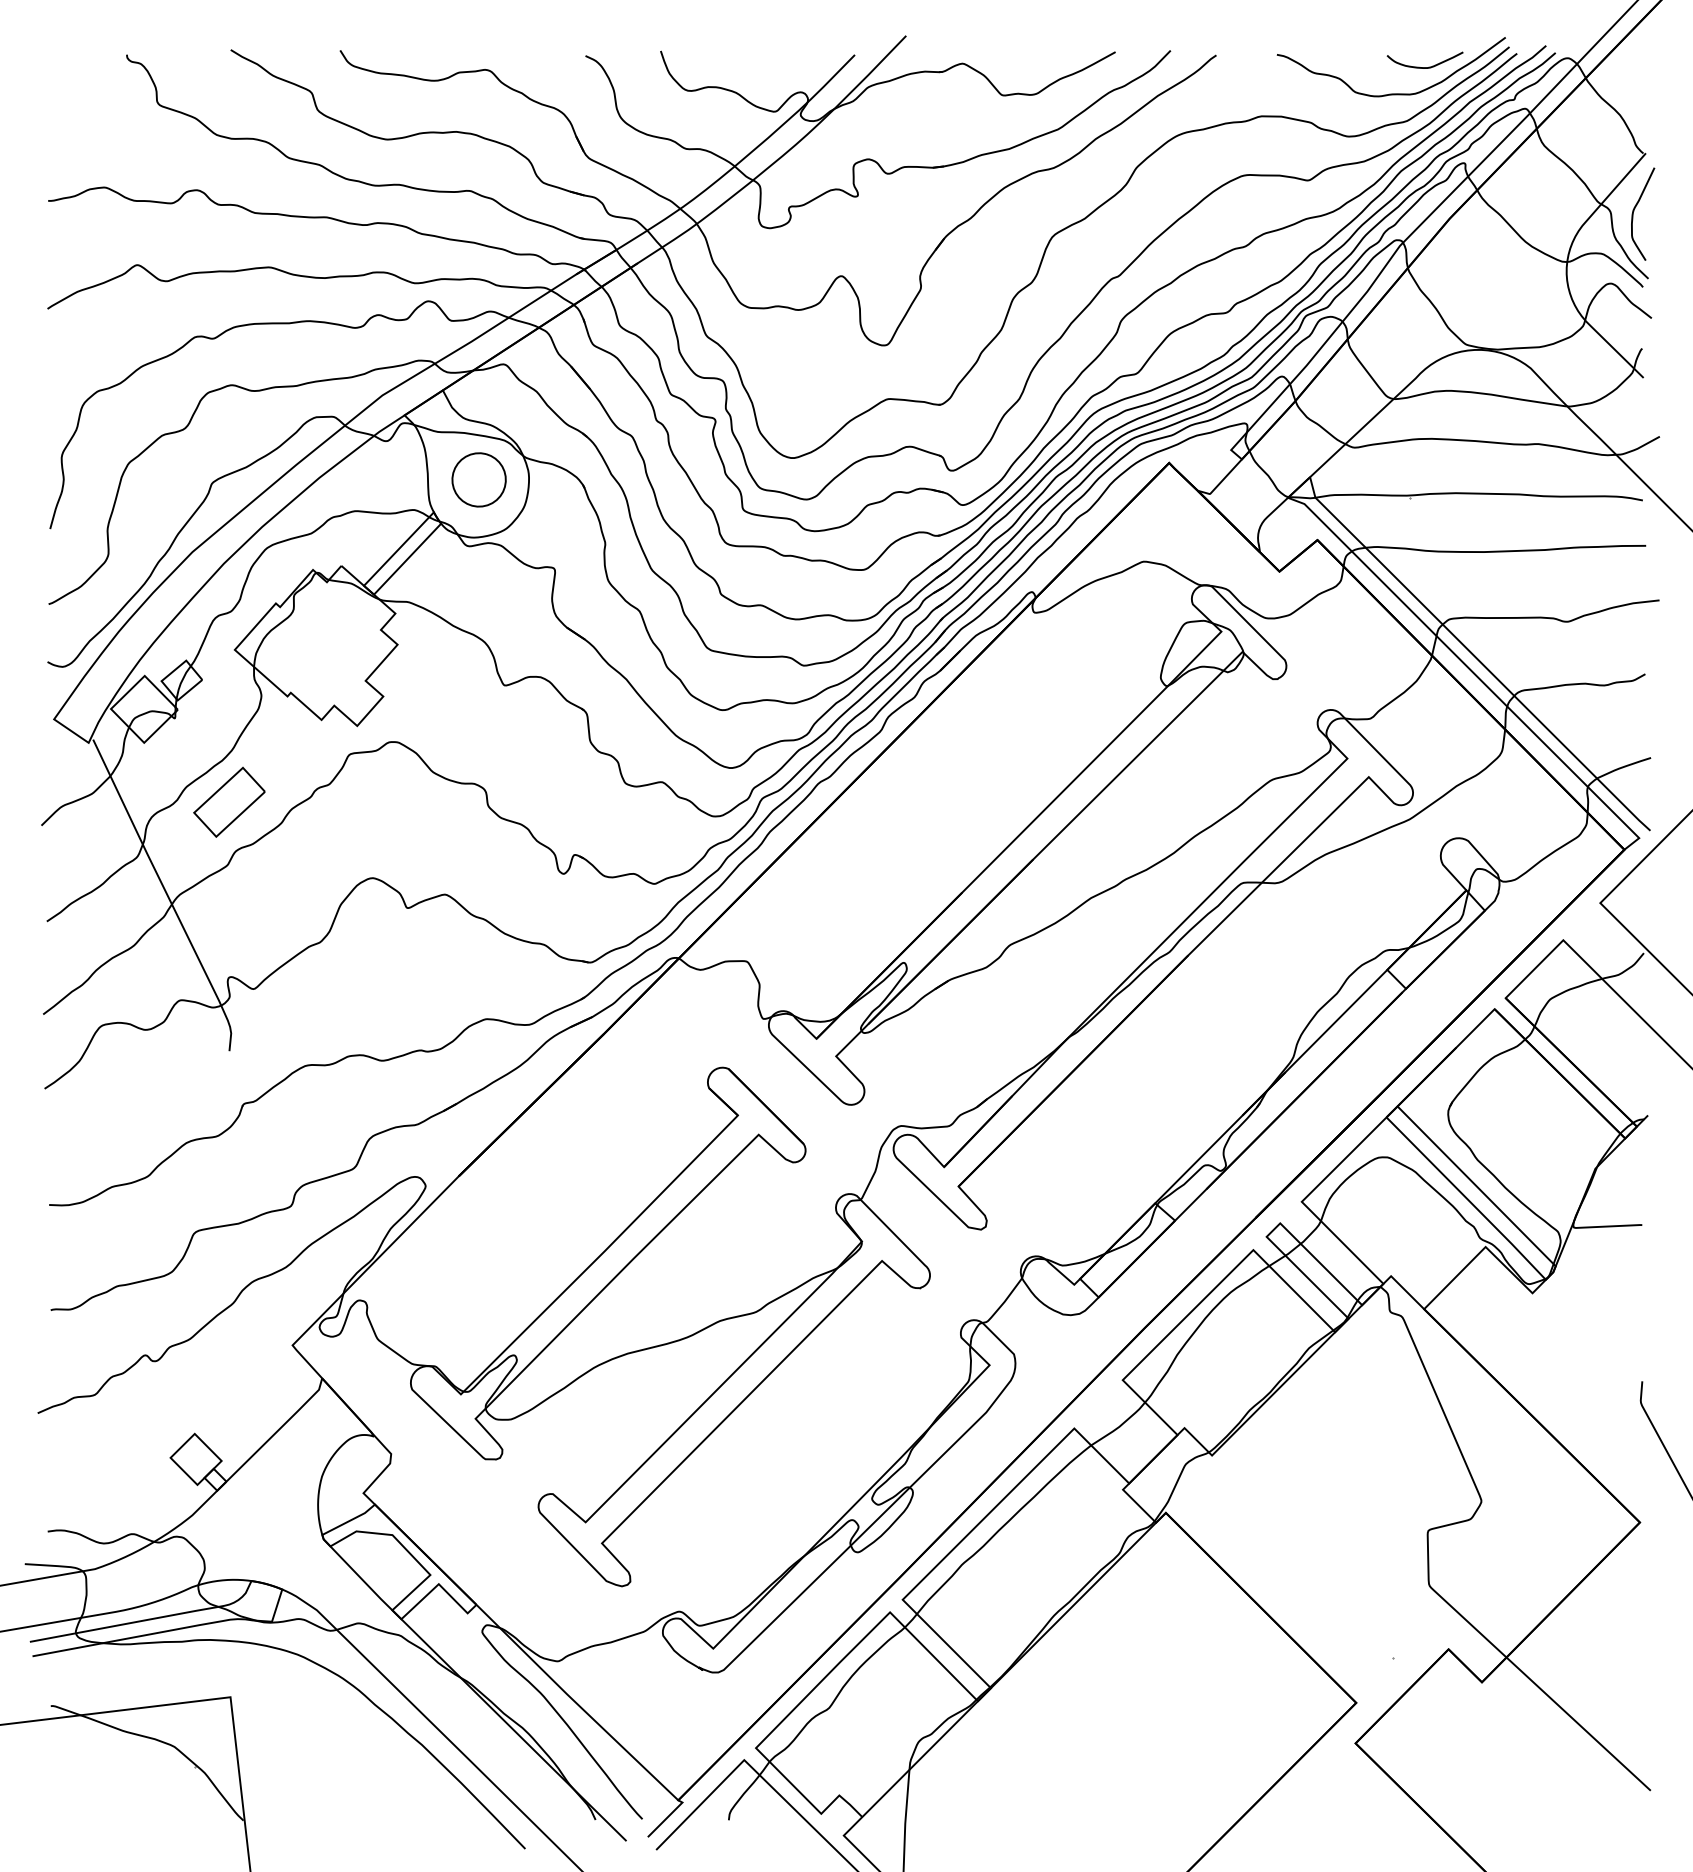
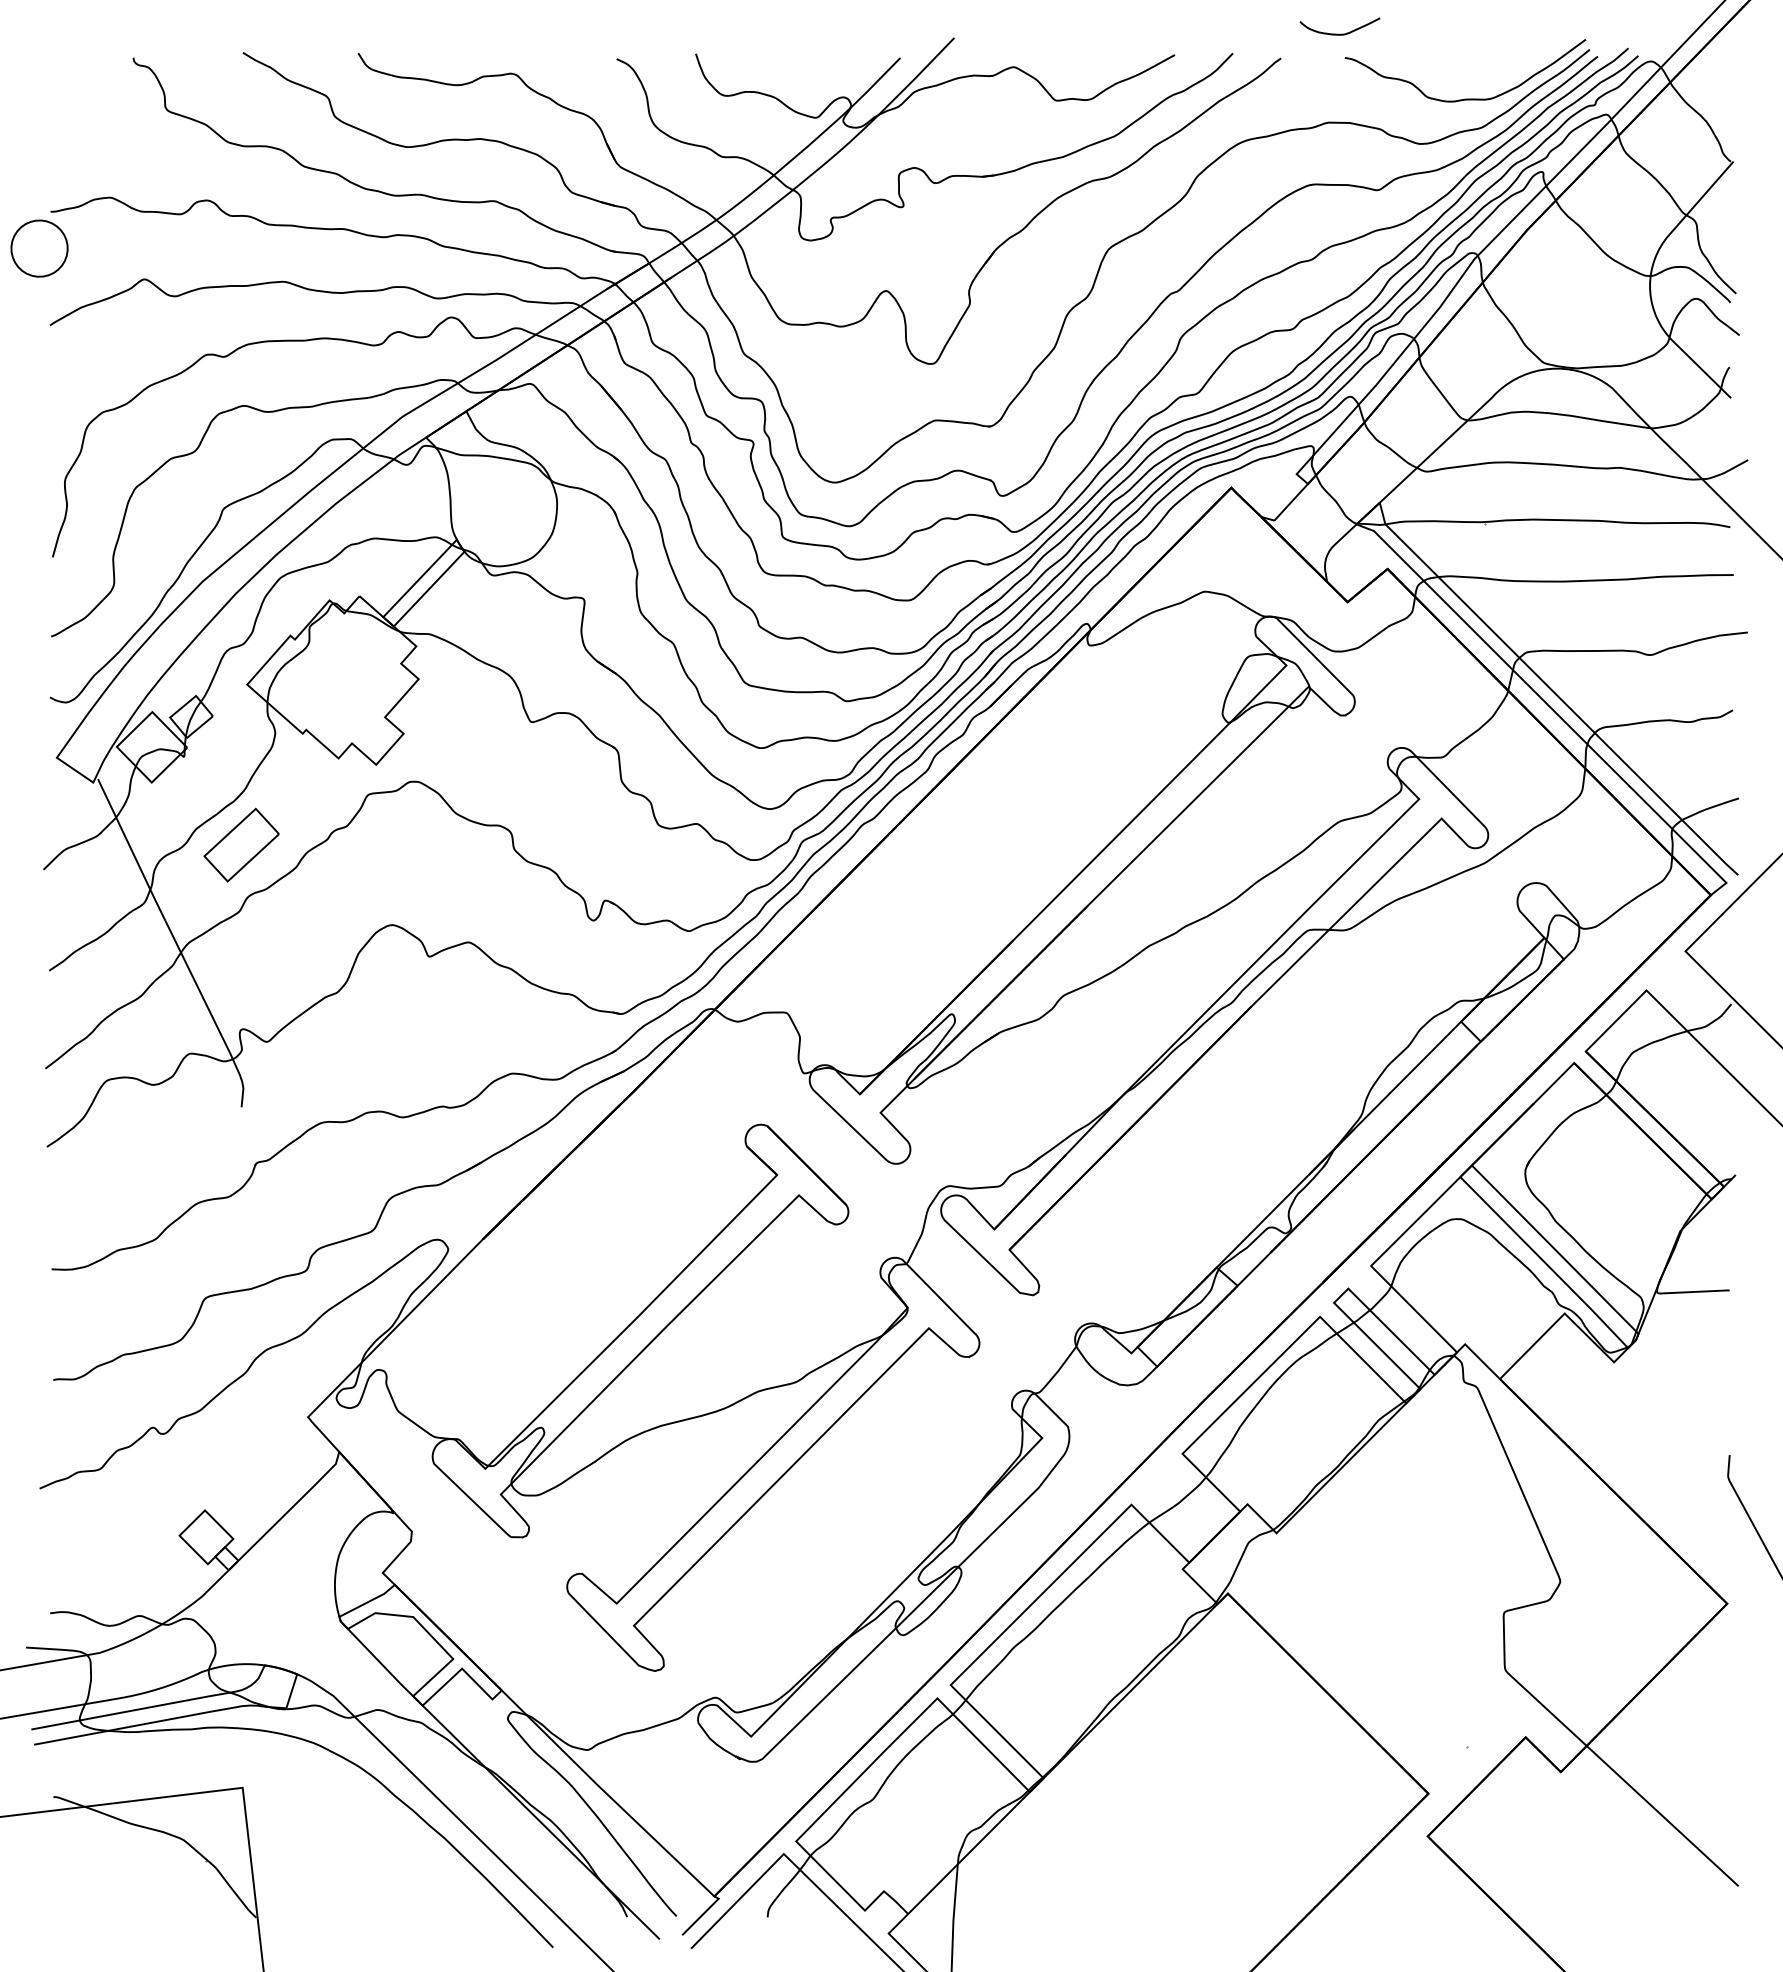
curve: (1424, 66) -> (1339, 33), moved
curve: (1634, 211) -> (1721, 222), removed
part: (479, 479) -> (39, 248), moved

